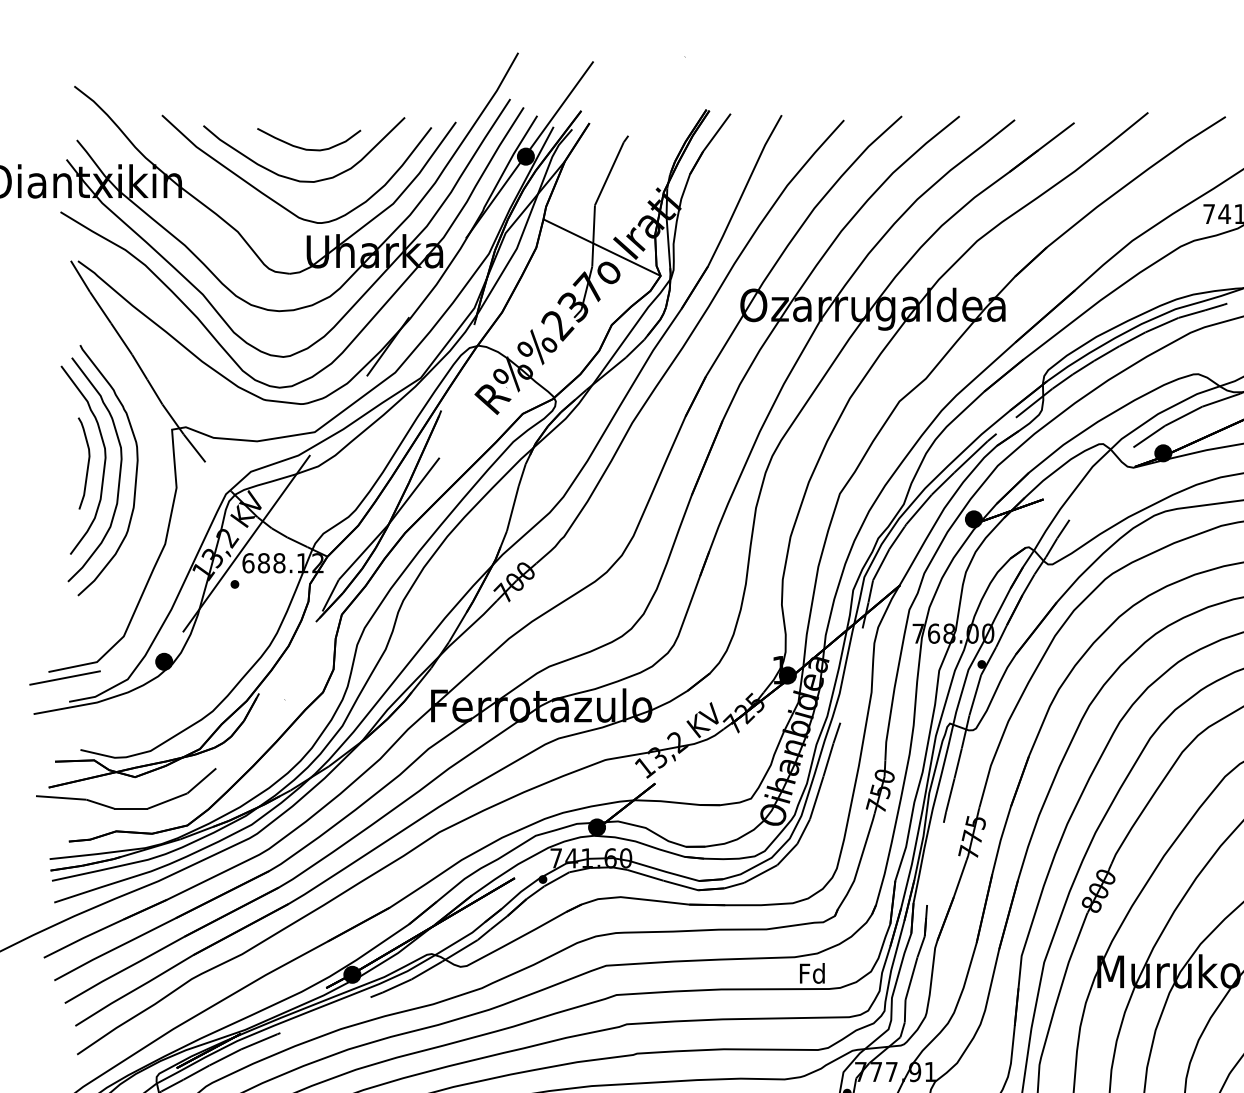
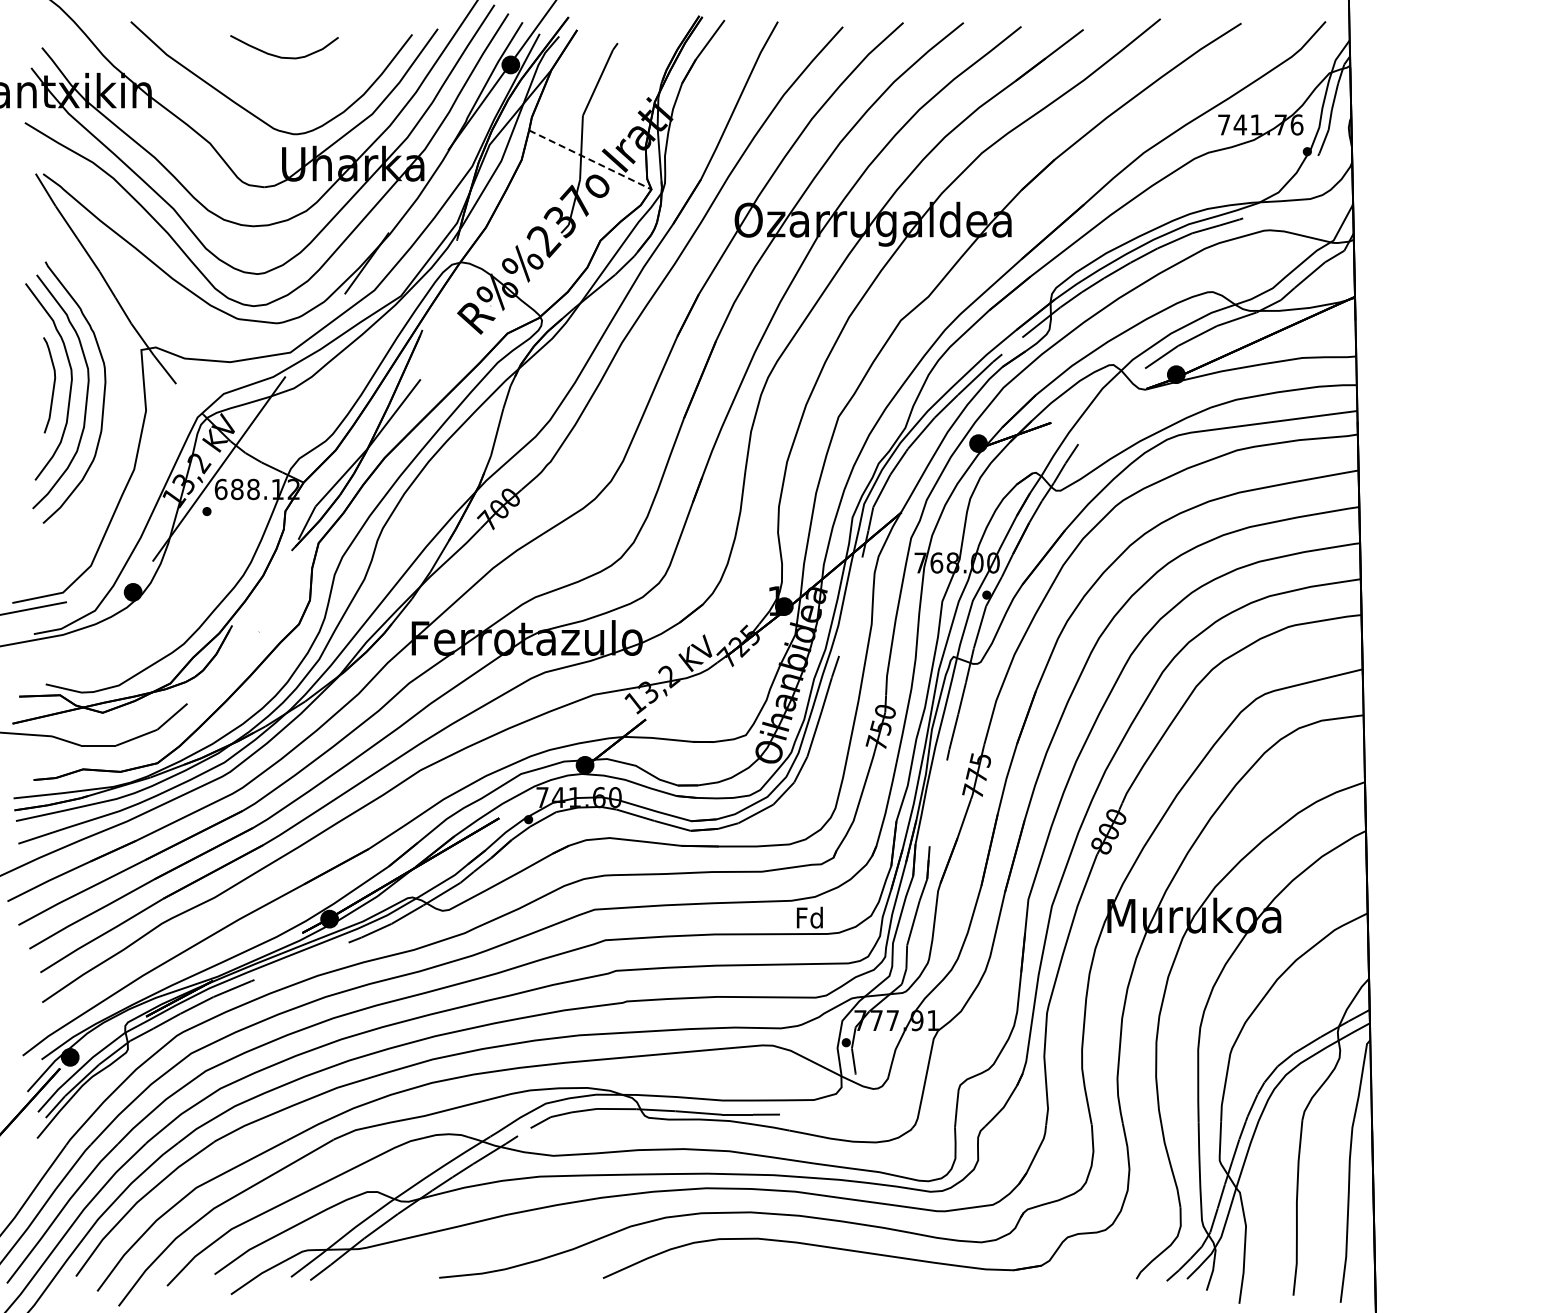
curve: (296, 179) -> (271, 88), removed
line: (602, 247) -> (590, 159), solid -> dashed

